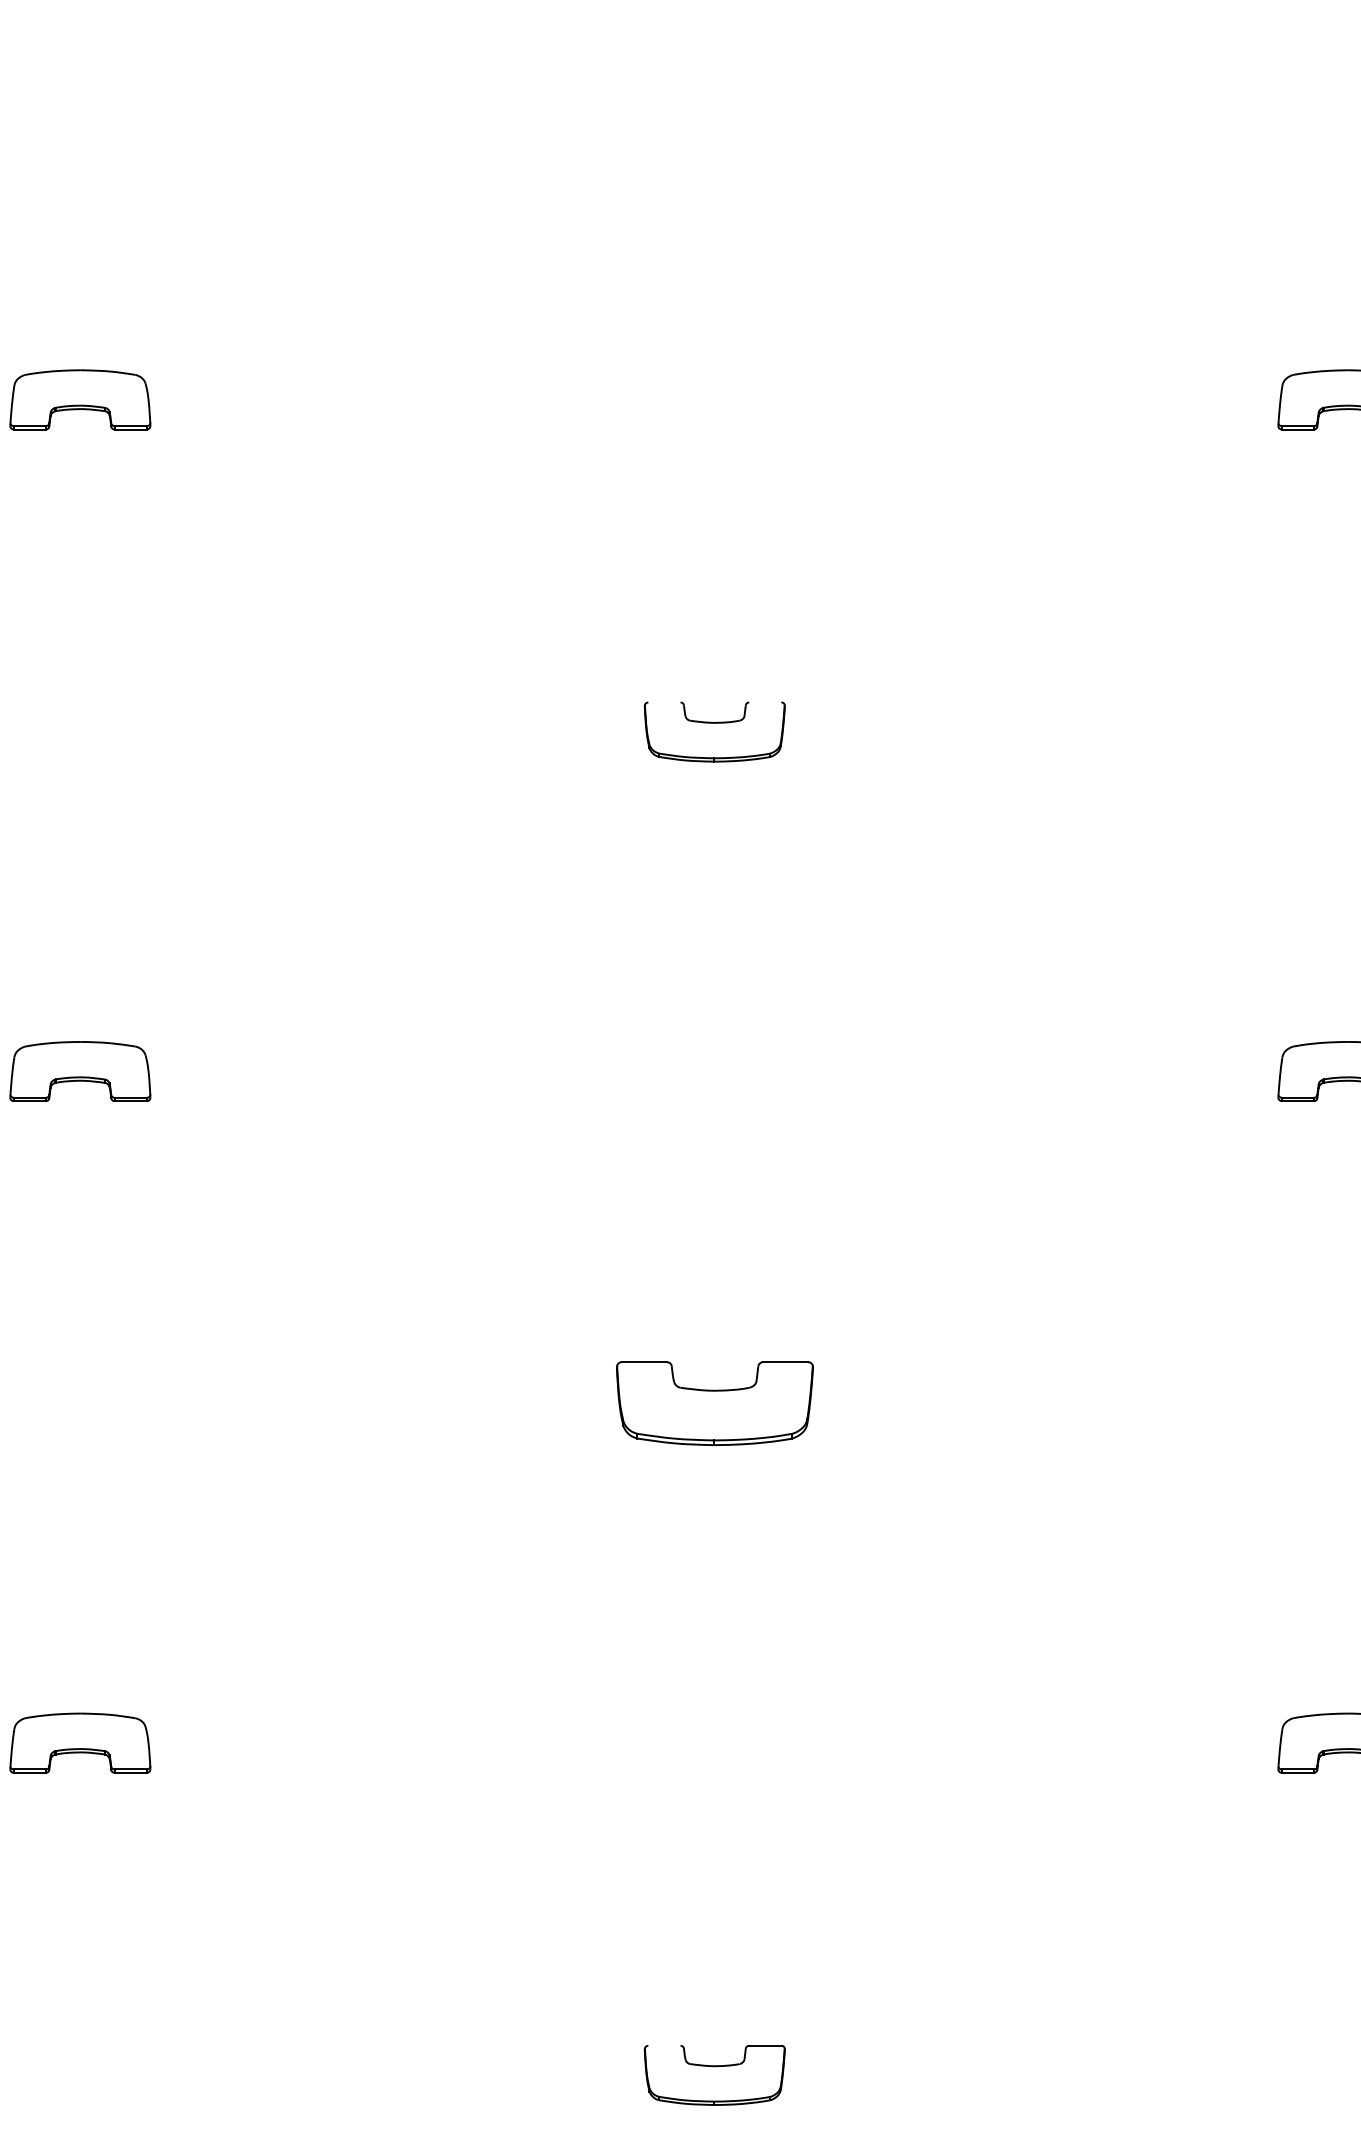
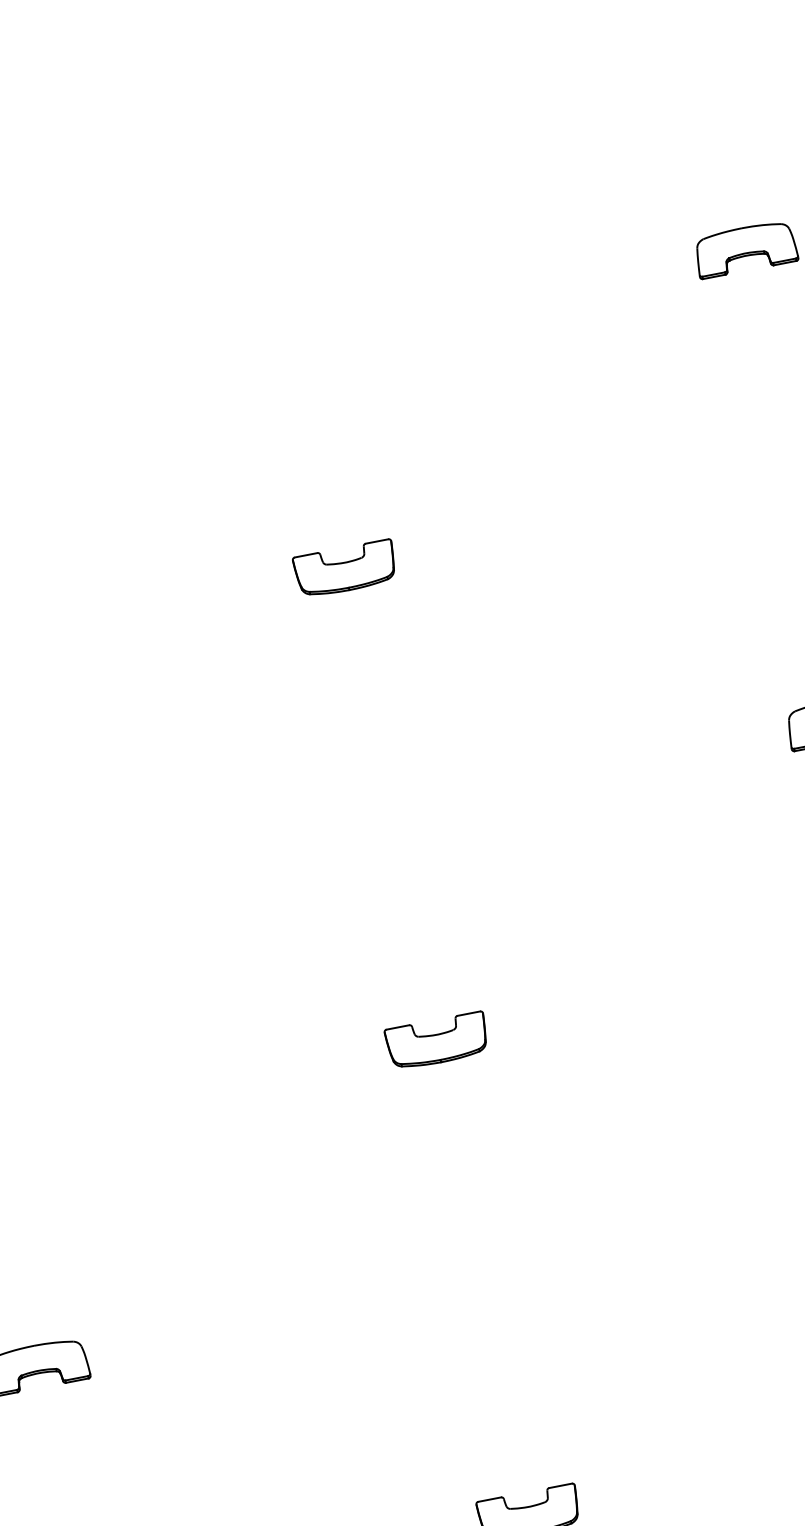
line: (664, 702) -> (306, 555), added
line: (765, 702) -> (377, 541), added
part: (714, 1403) -> (437, 1041), size x0.71
line: (664, 2045) -> (489, 1499), added

